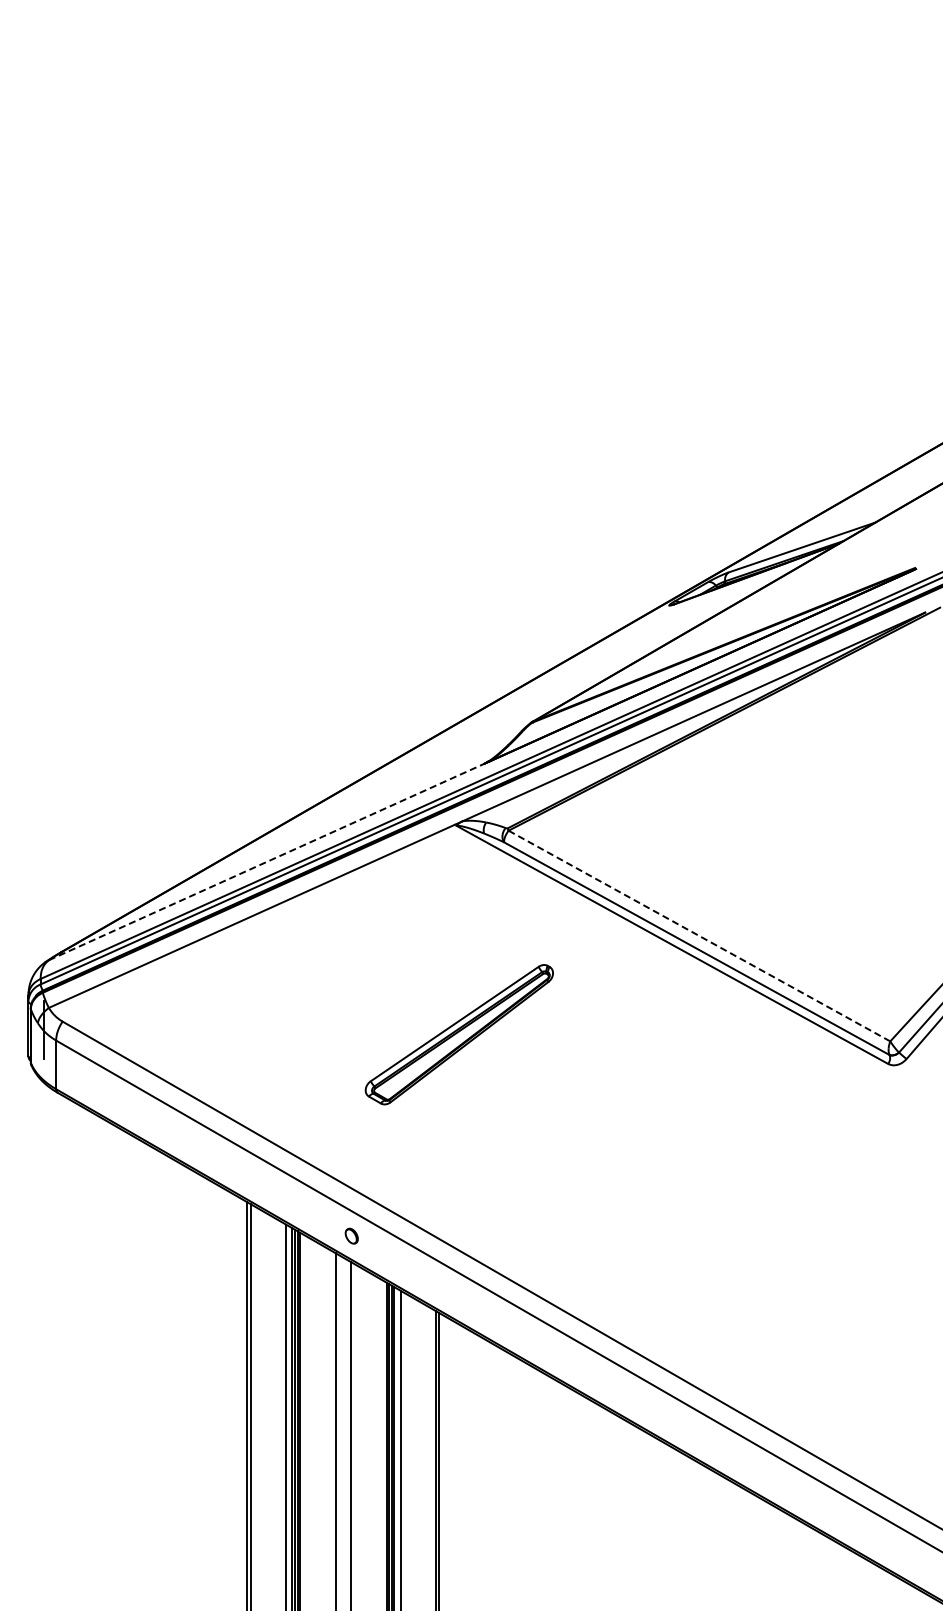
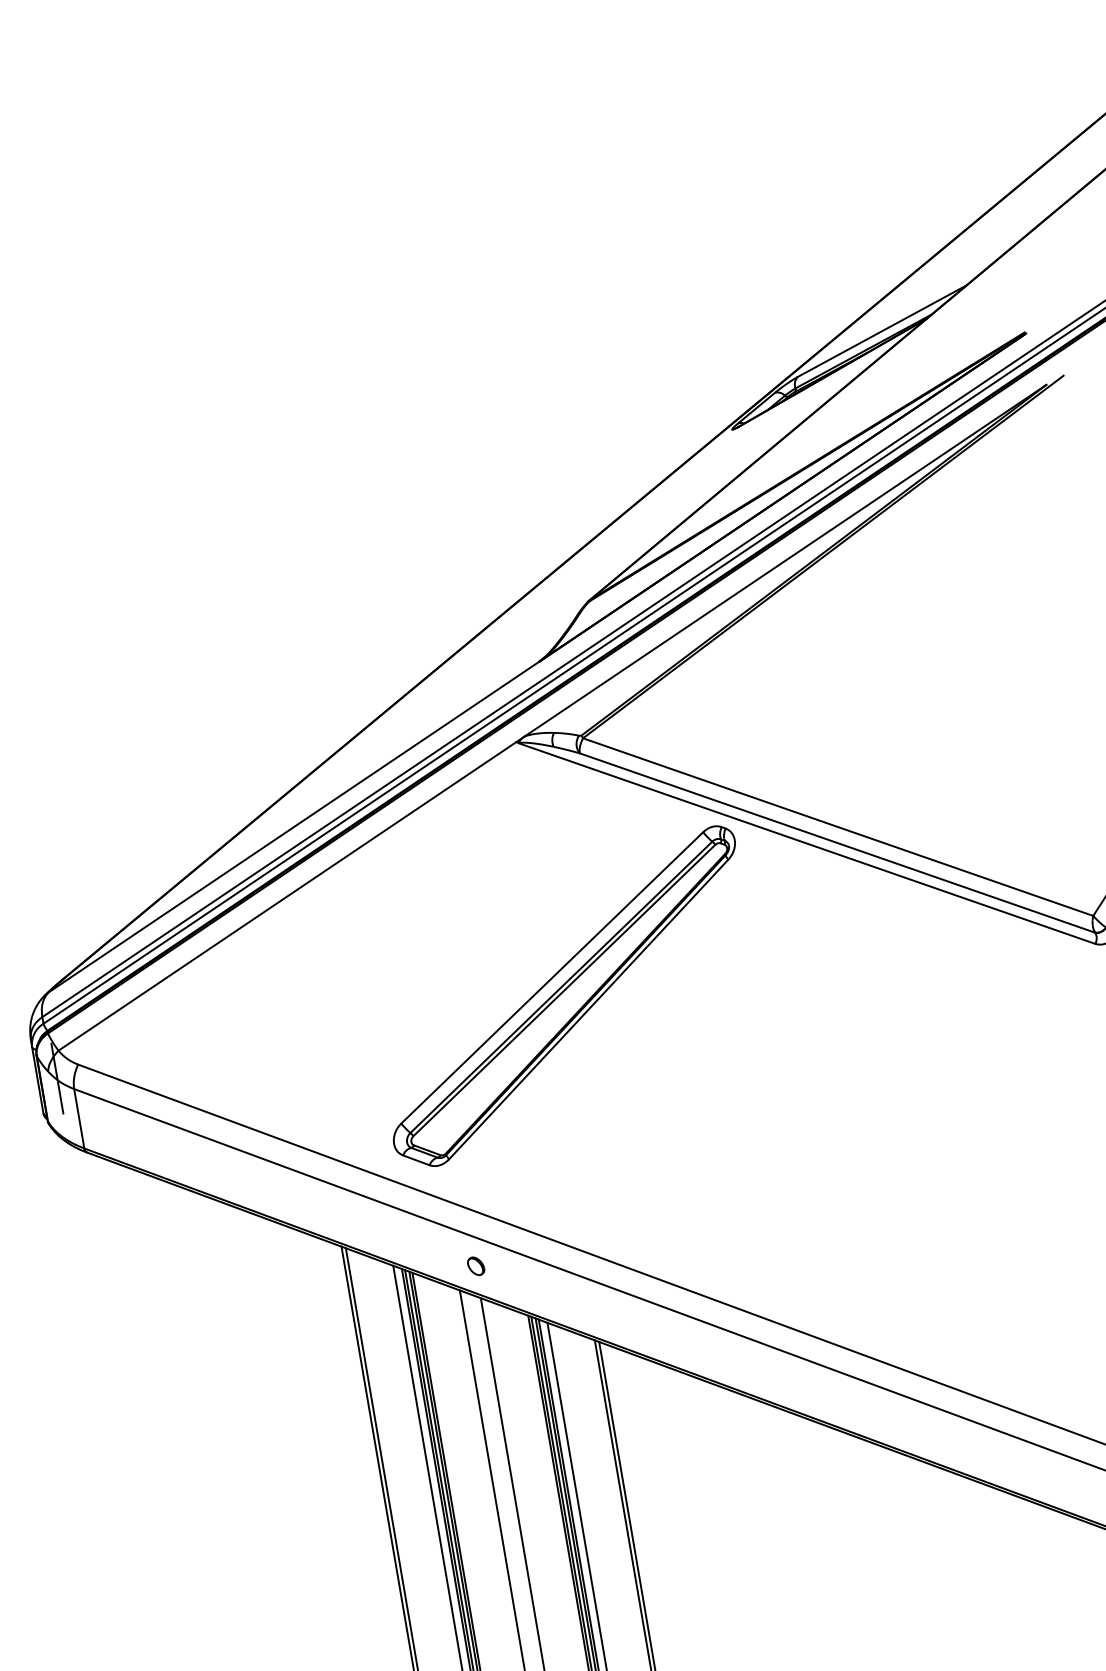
line: (266, 862) -> (293, 827), dashed -> solid
line: (699, 936) -> (838, 827), dashed -> solid
part: (459, 1034) -> (565, 997), size x1.67

